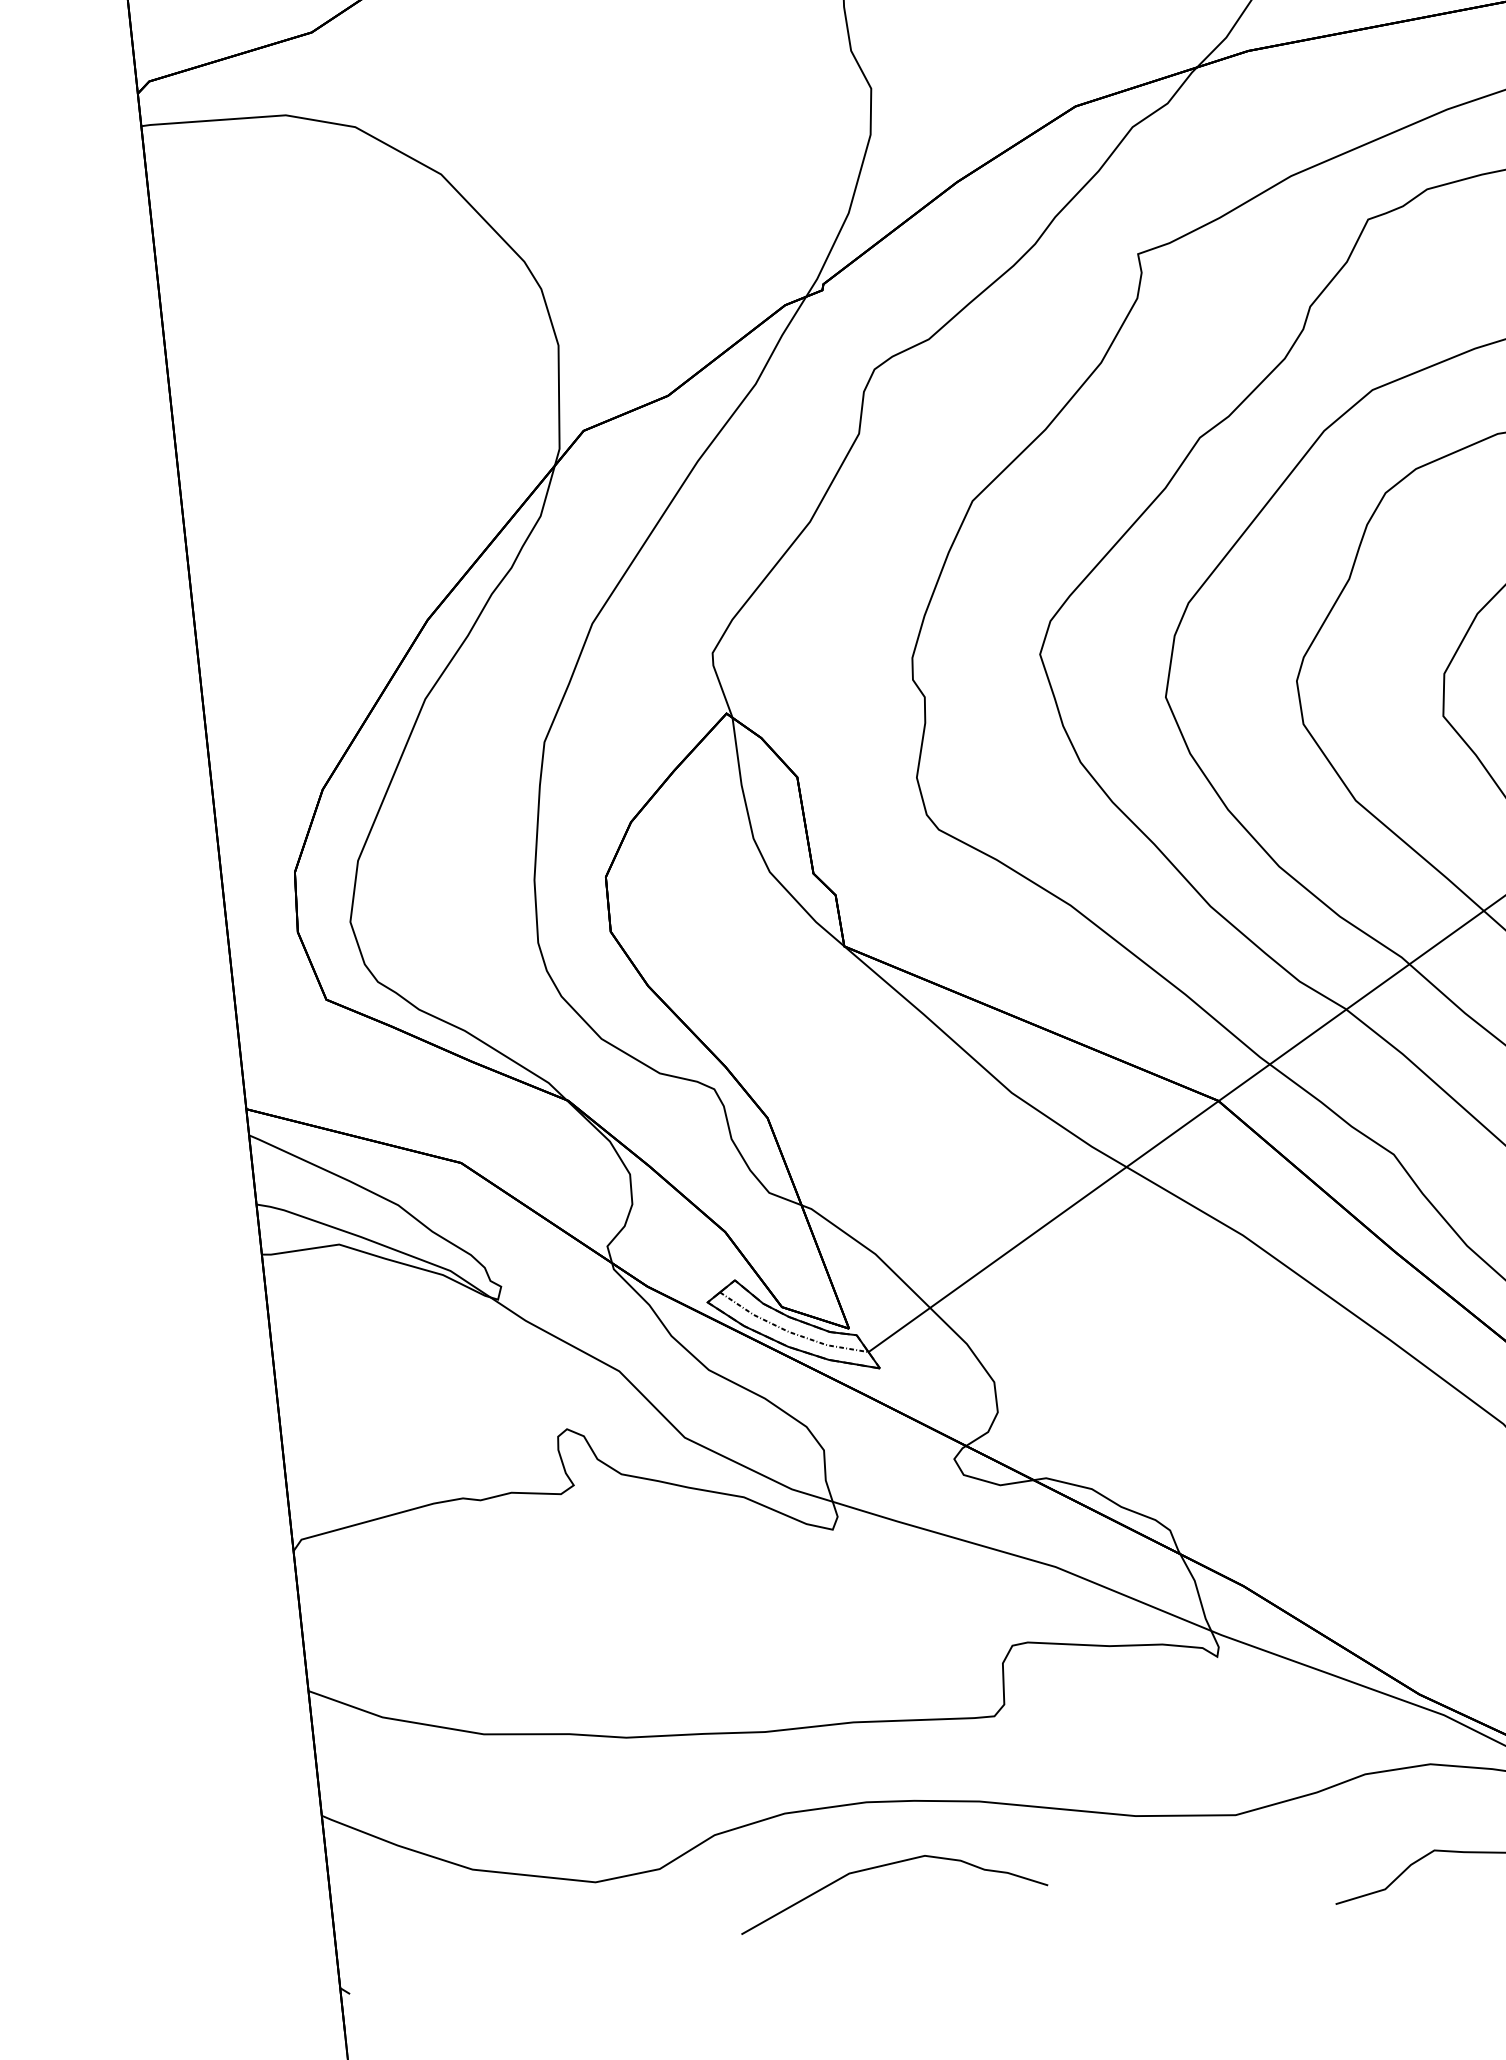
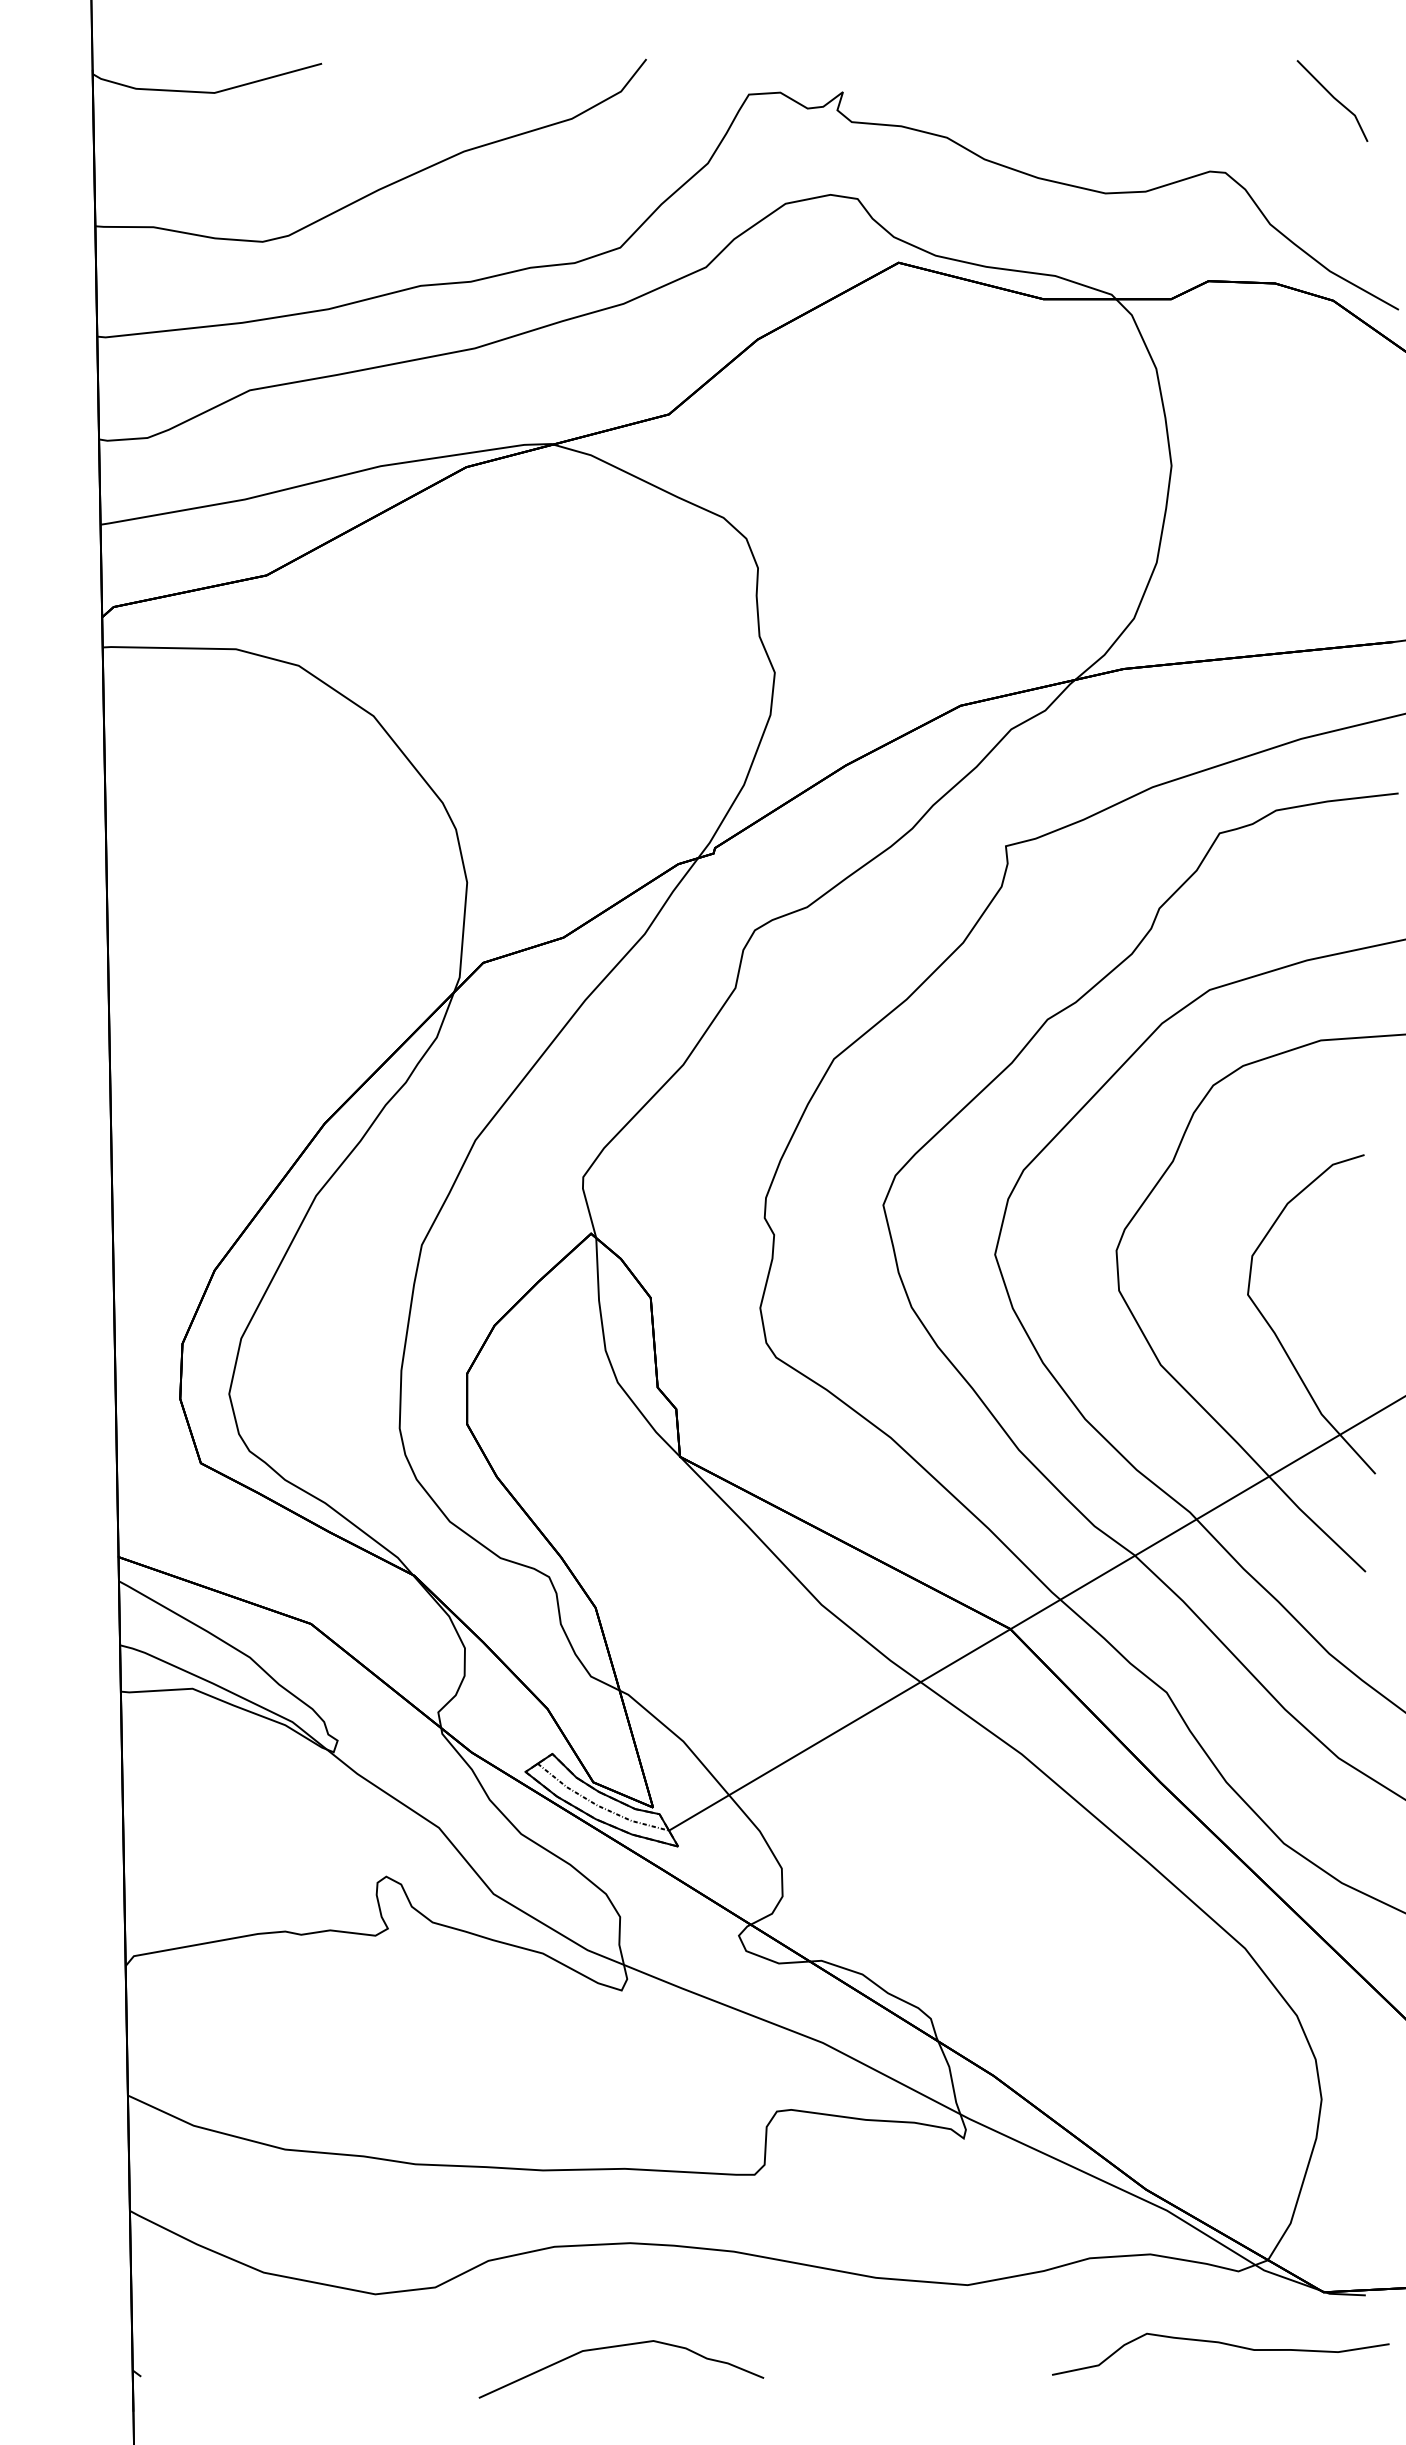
curve: (885, 1866) -> (616, 2347), moved

